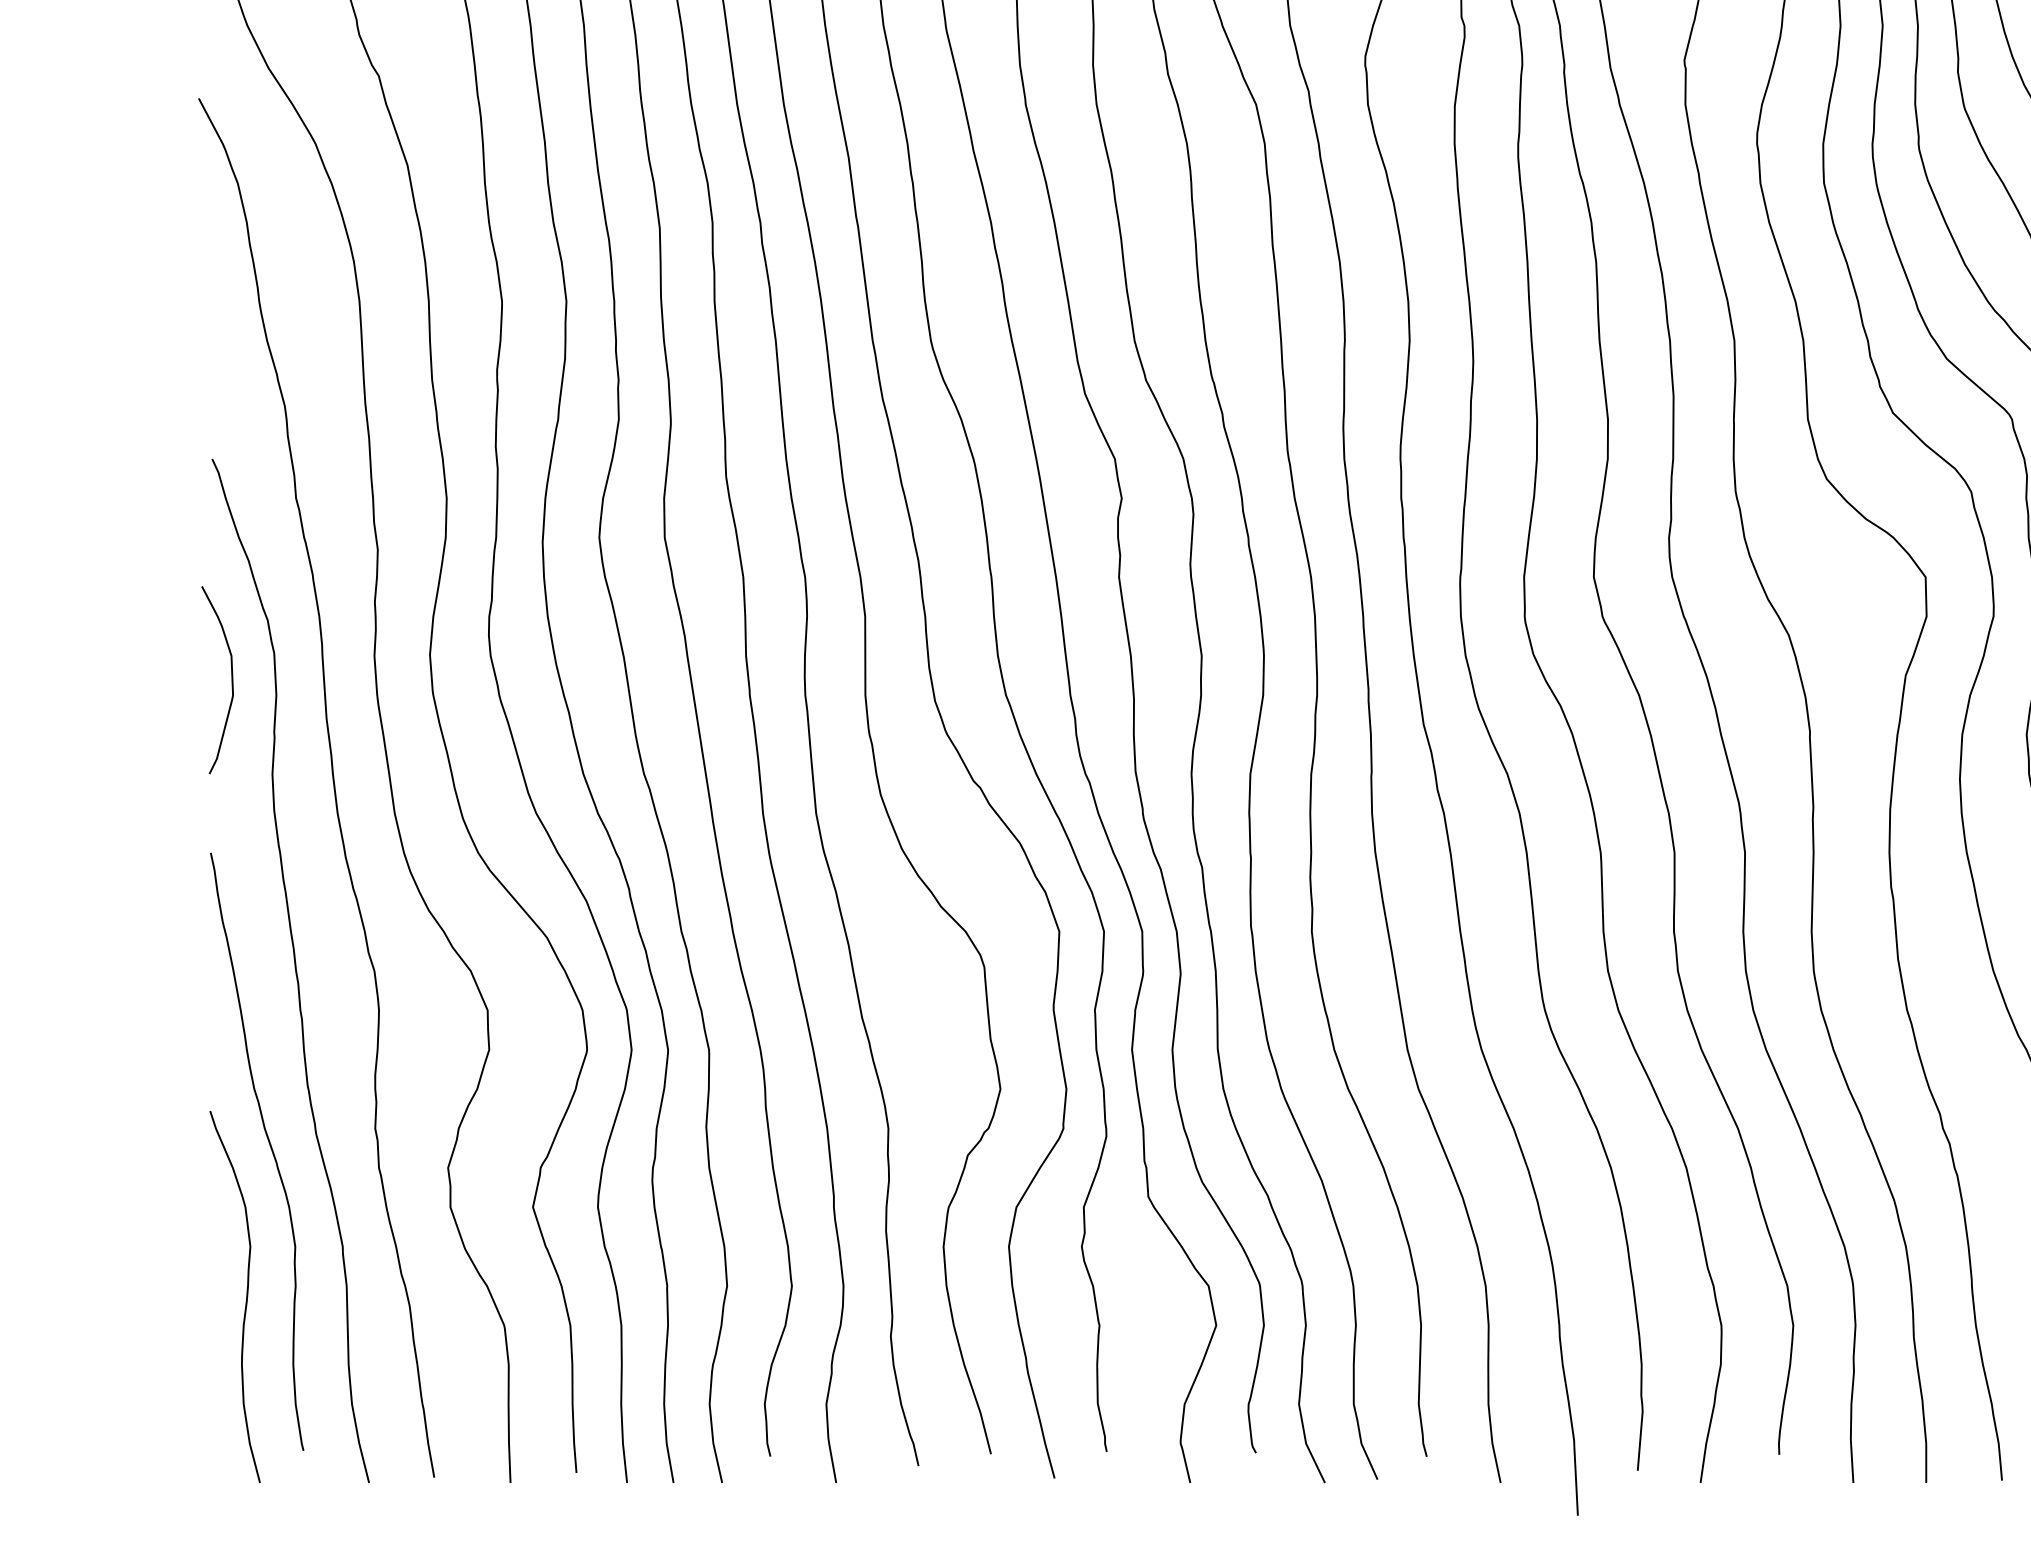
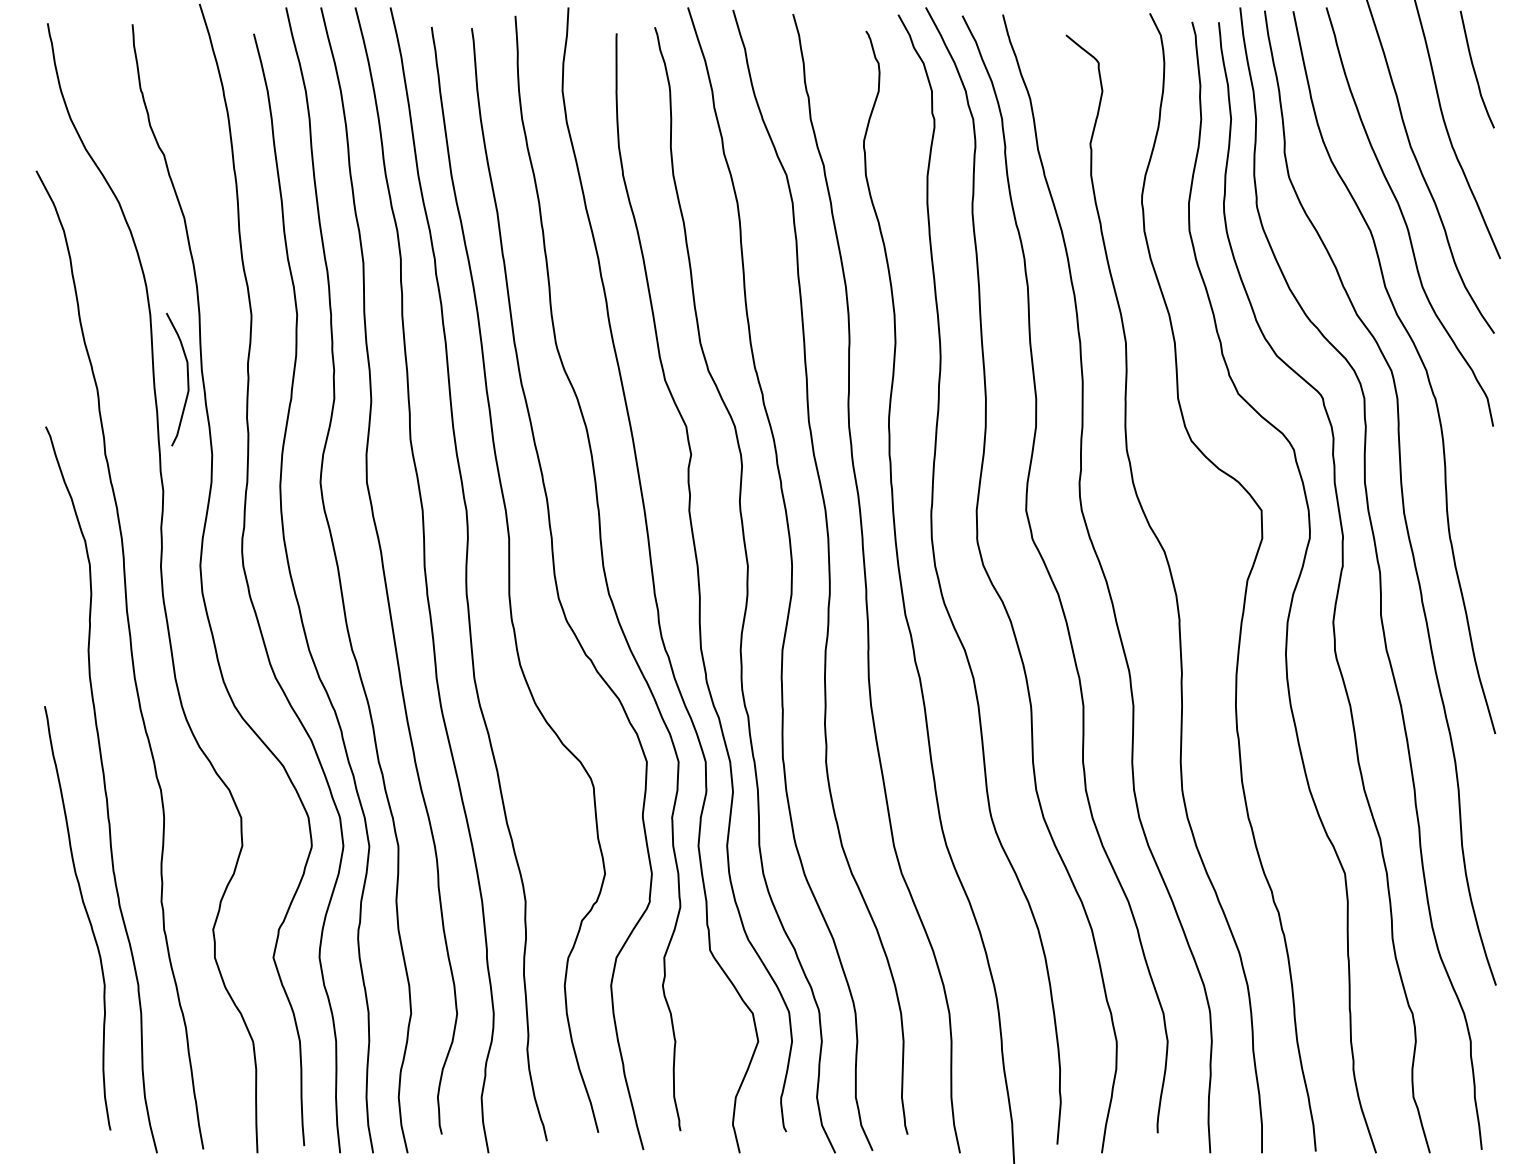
curve: (231, 680) -> (187, 379), moved
curve: (245, 1297) -> (69, 1021), removed

